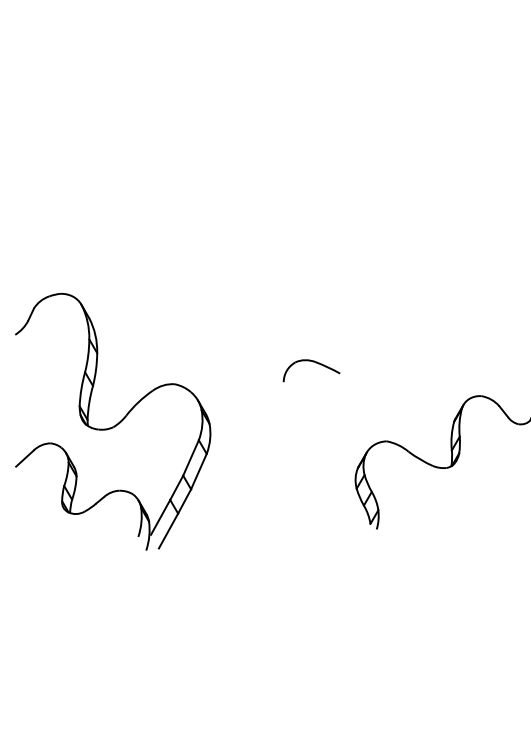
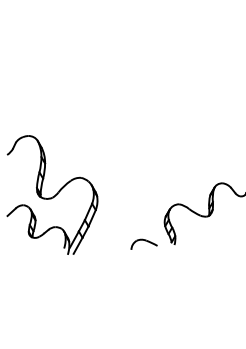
part: (309, 368) -> (143, 243), moved

